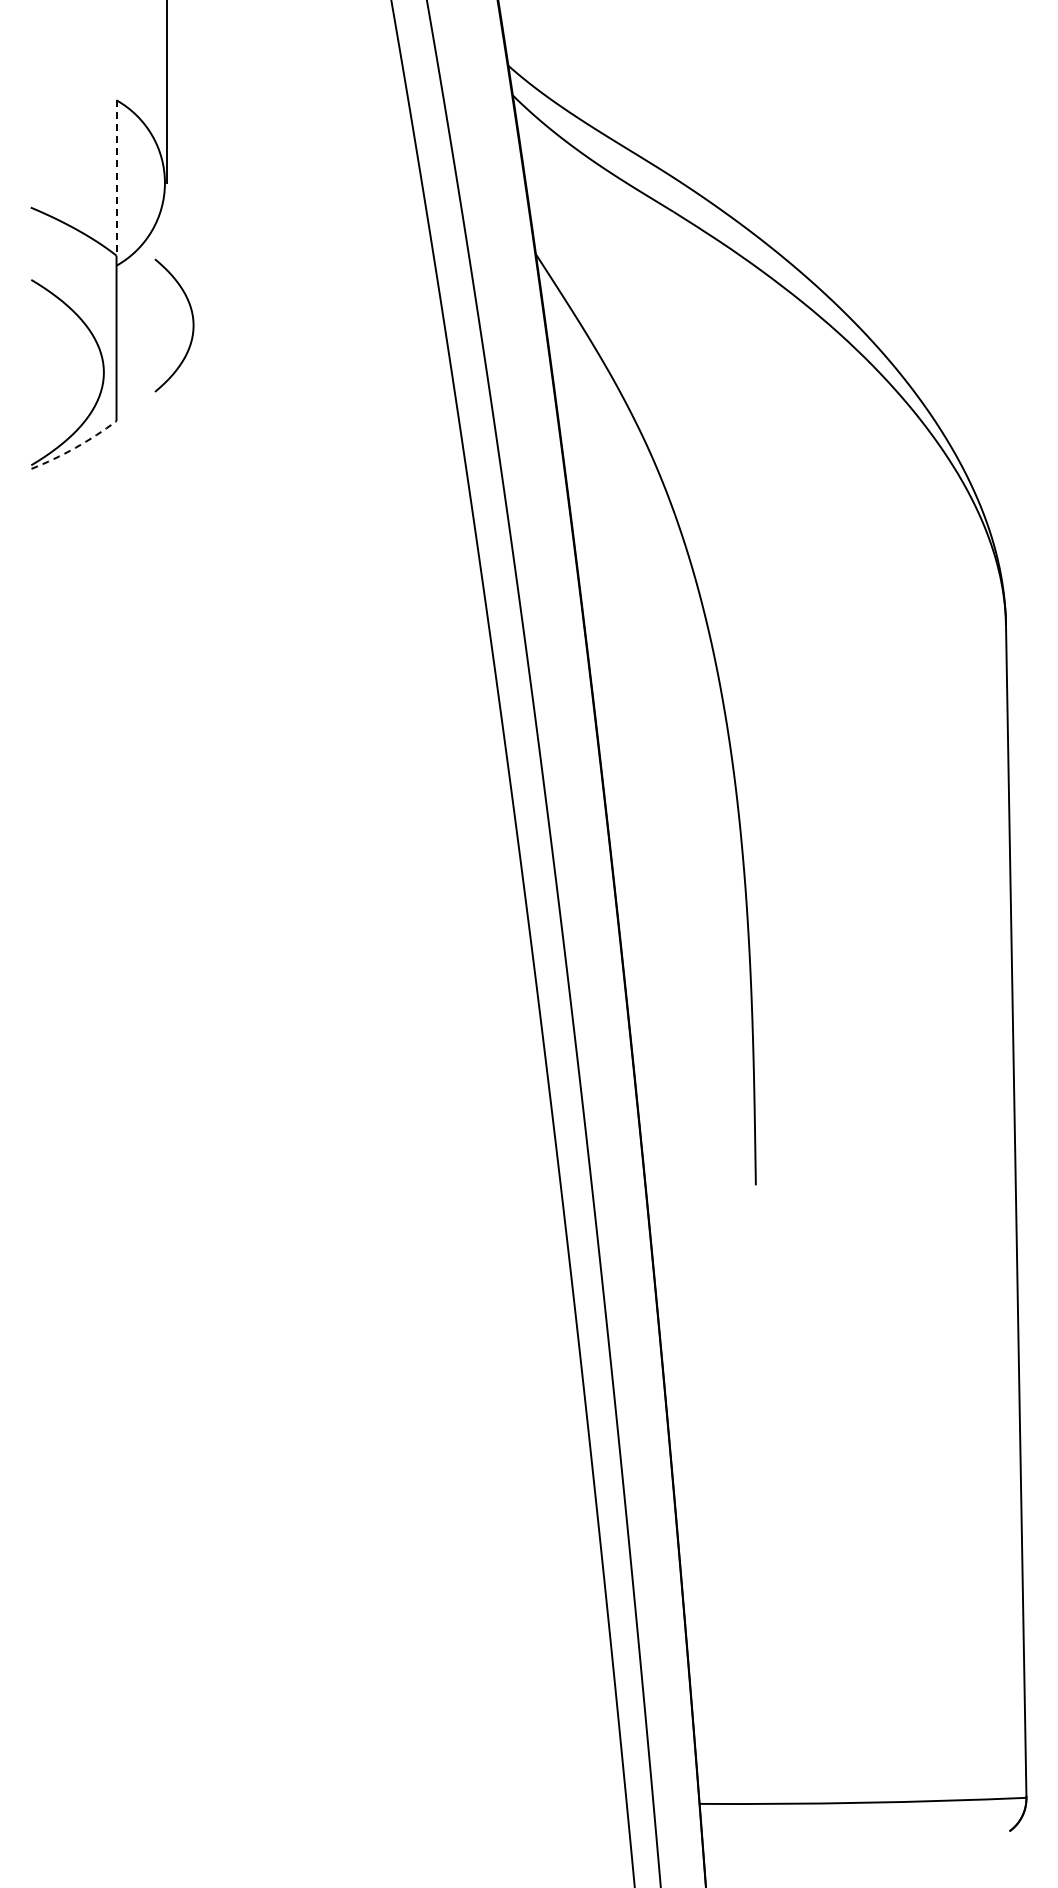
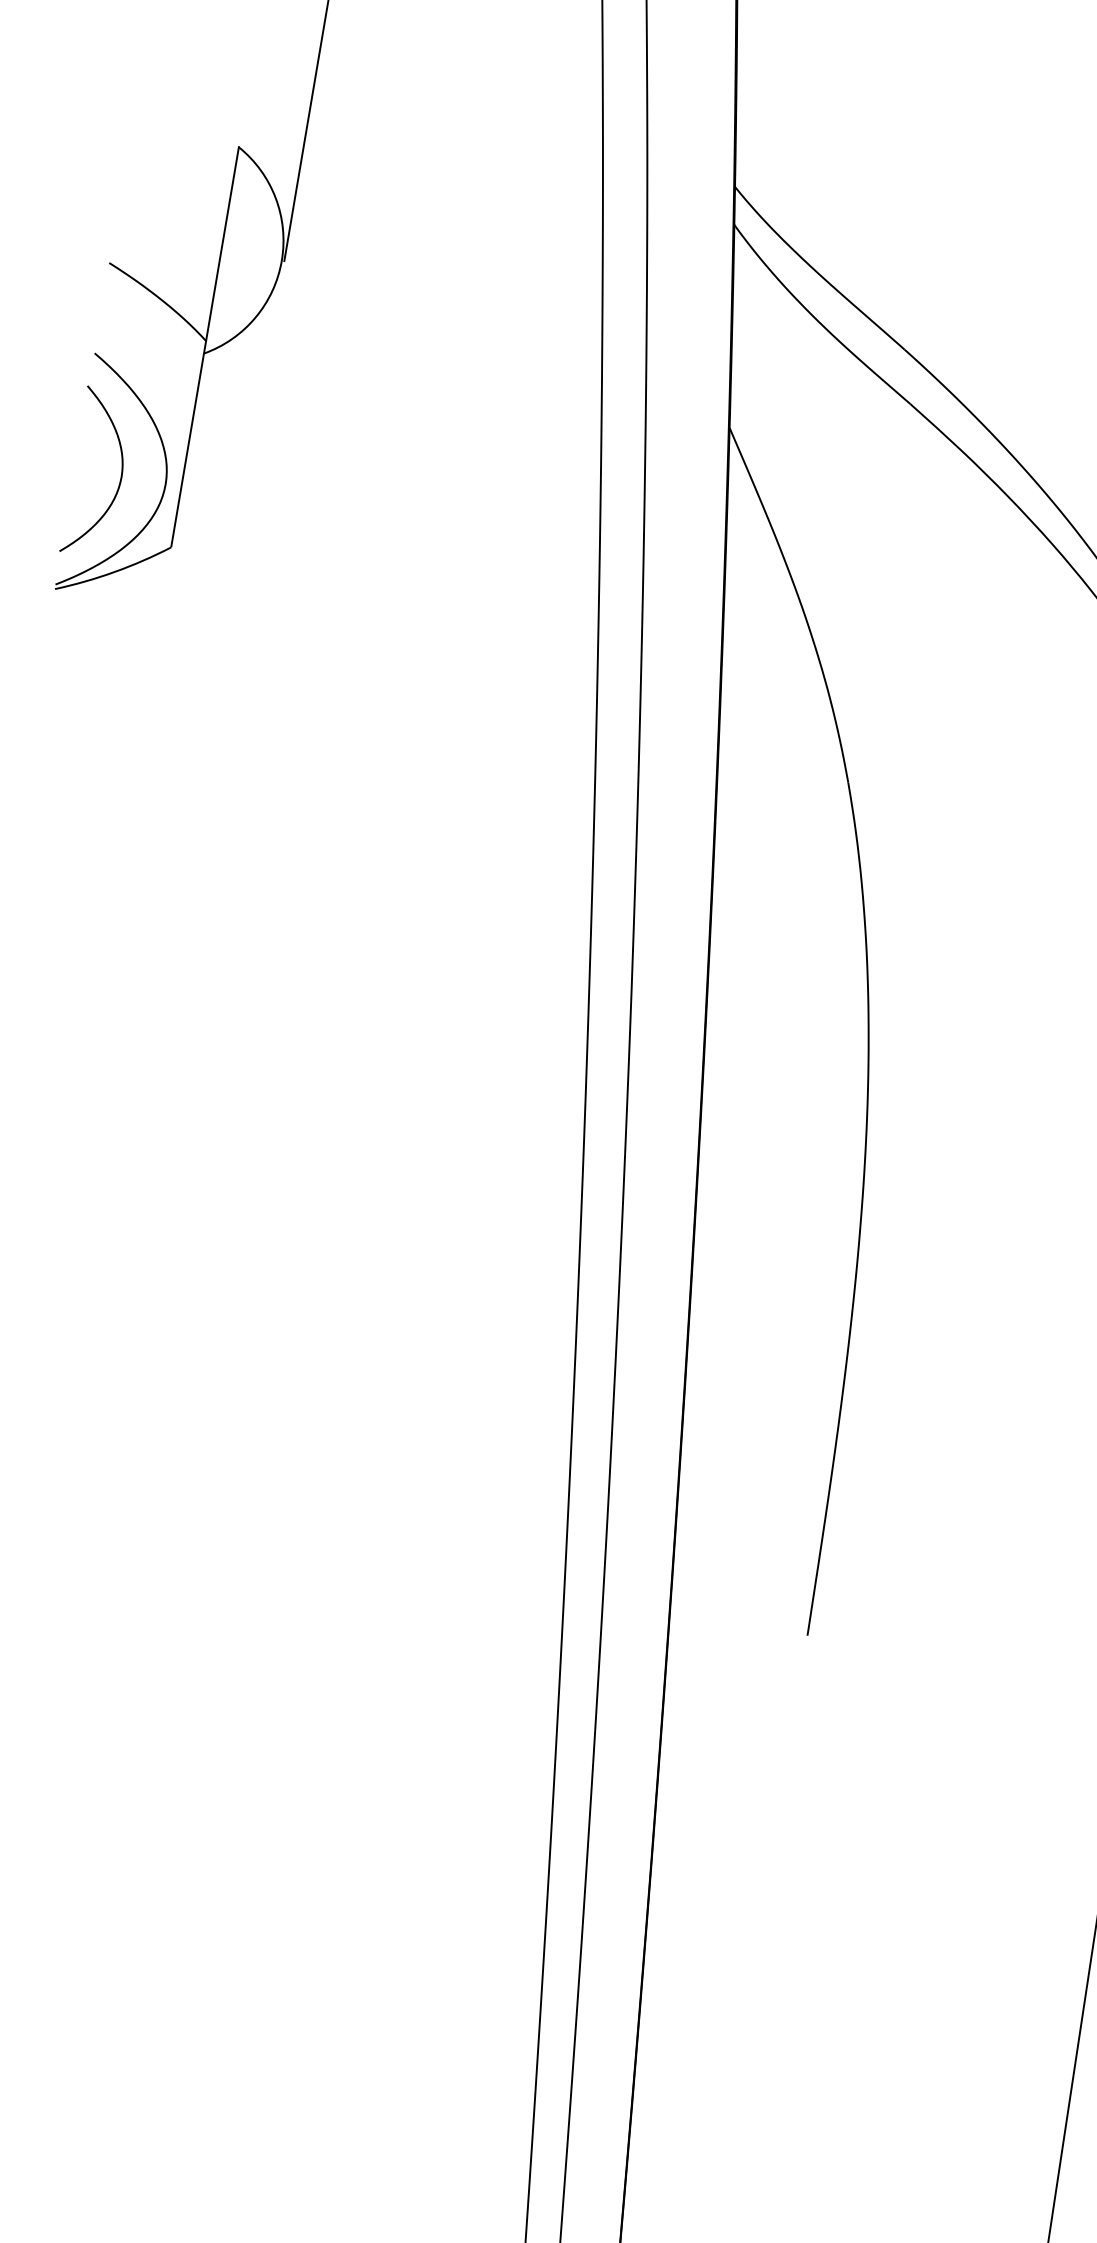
line: (116, 177) -> (222, 243), dashed -> solid
curve: (192, 325) -> (120, 476), moved
arc: (75, 447) -> (114, 571), dashed -> solid

